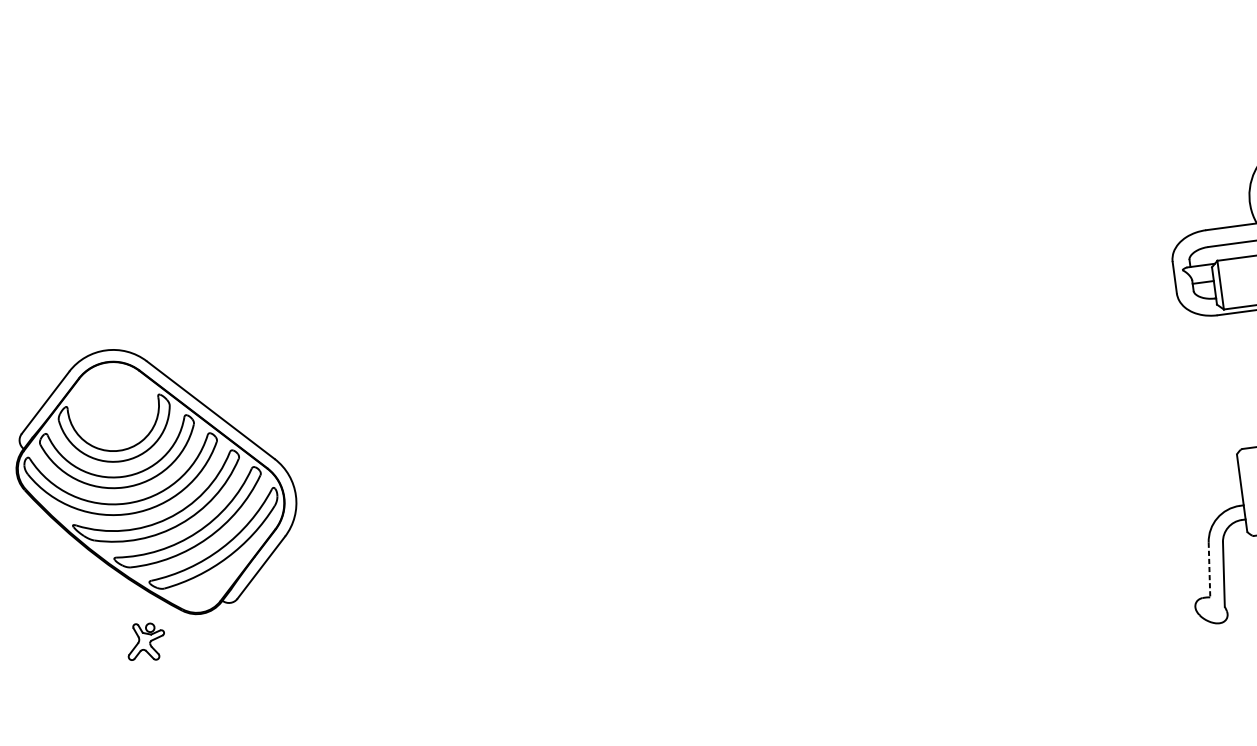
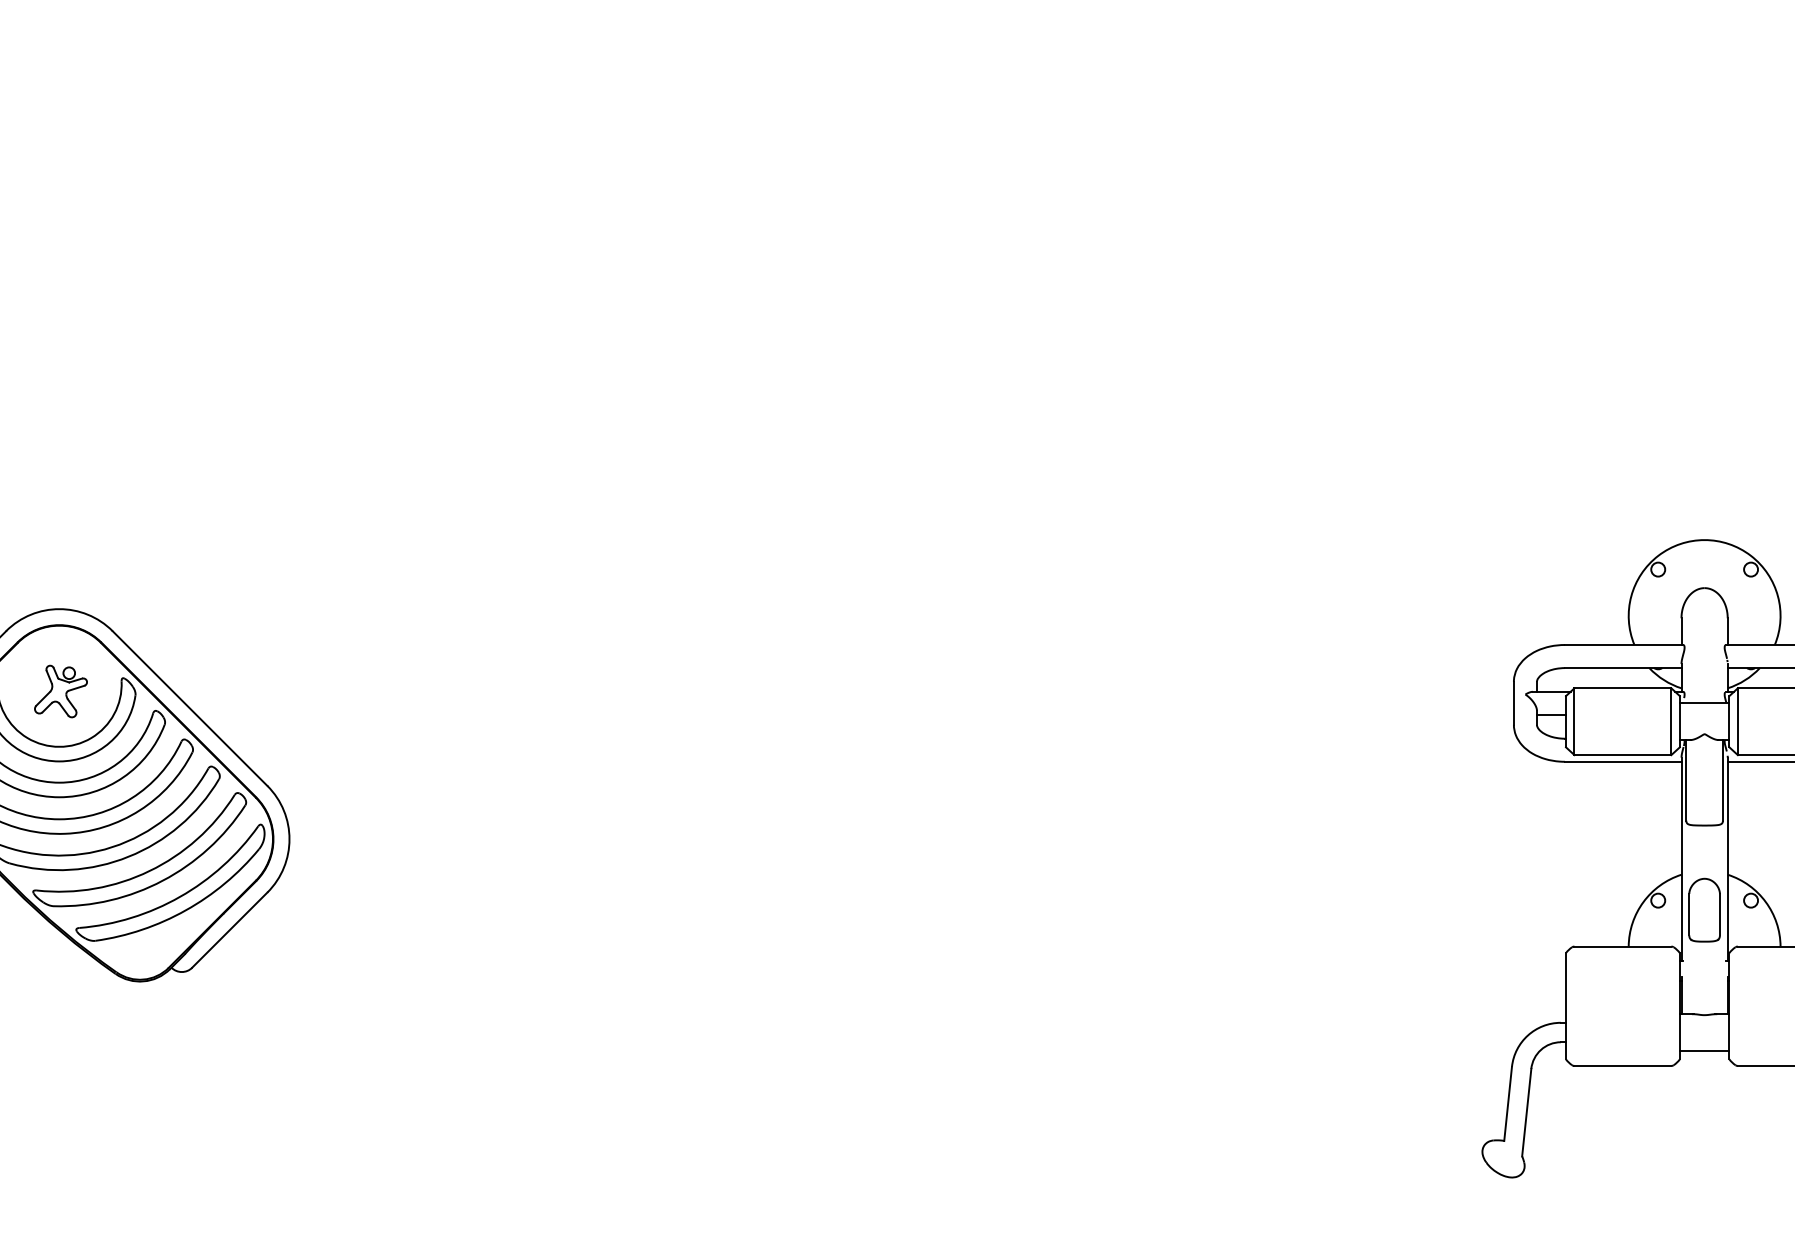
line: (1209, 570) -> (1508, 1104), dashed -> solid
part: (145, 641) -> (60, 691), moved

